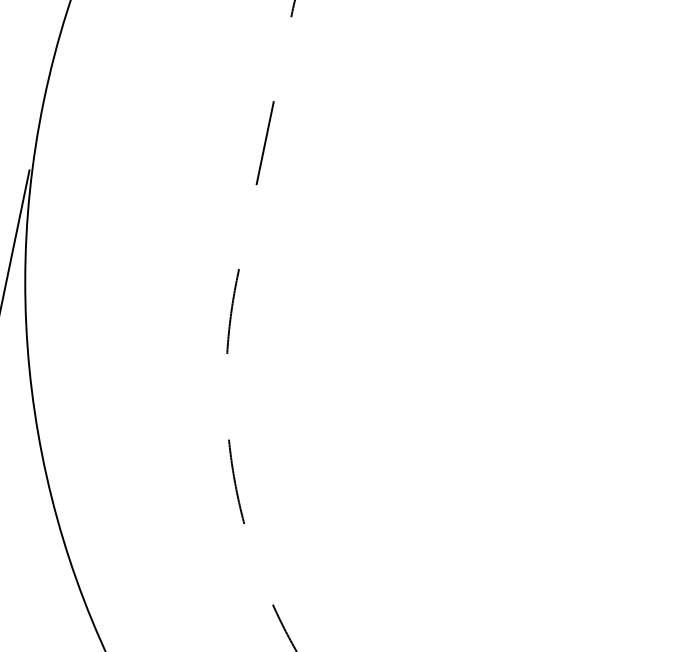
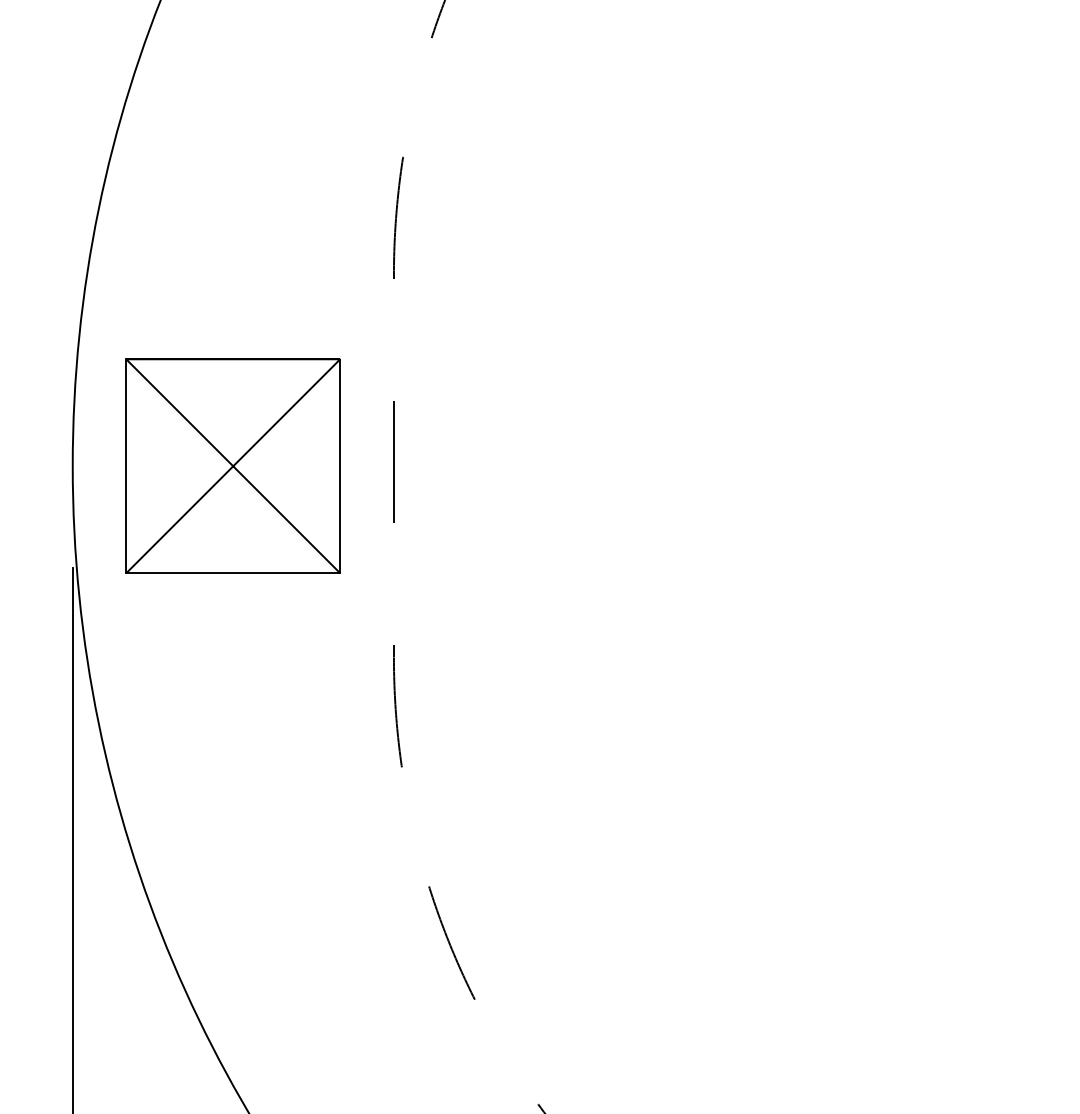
part: (153, 122) -> (232, 465), added

